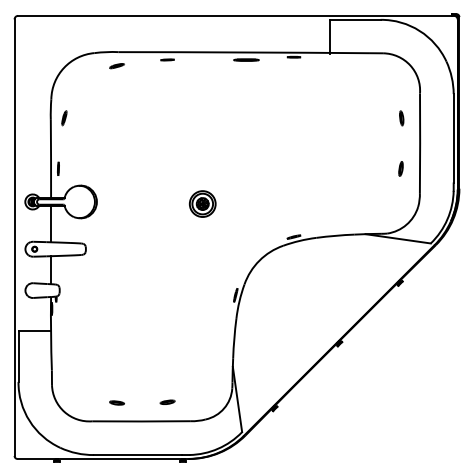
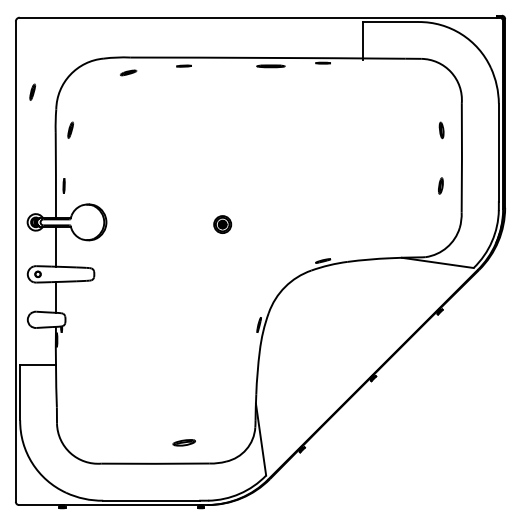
part: (29, 82) -> (32, 91), added
part: (202, 203) -> (222, 224), size x0.6
part: (166, 402) -> (183, 442), size x1.4
part: (116, 403) -> (128, 443), removed

